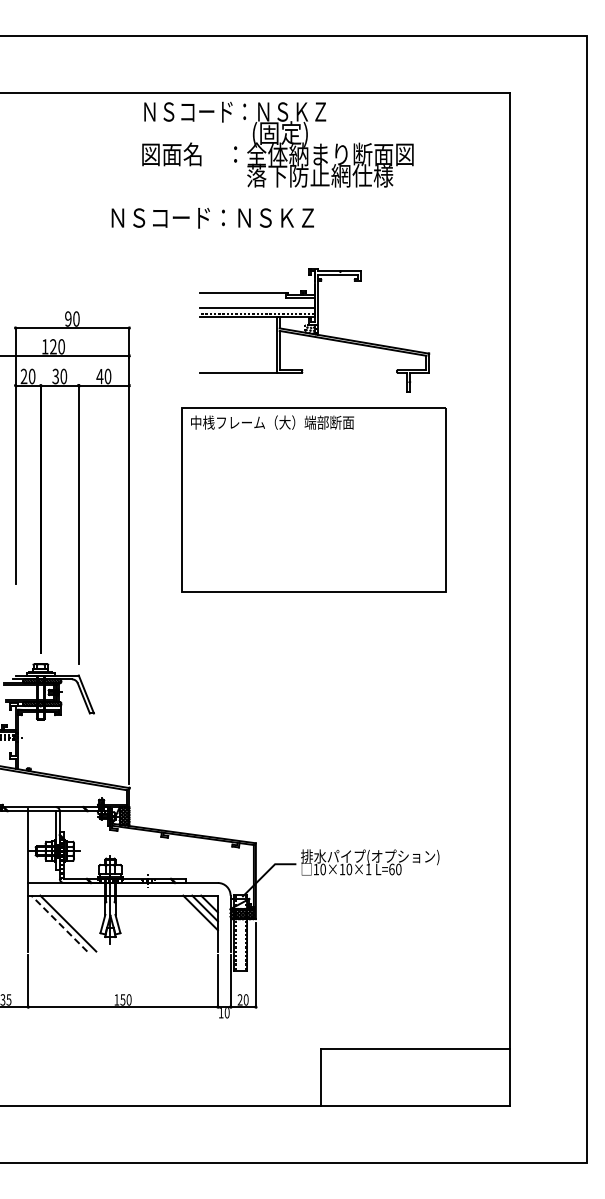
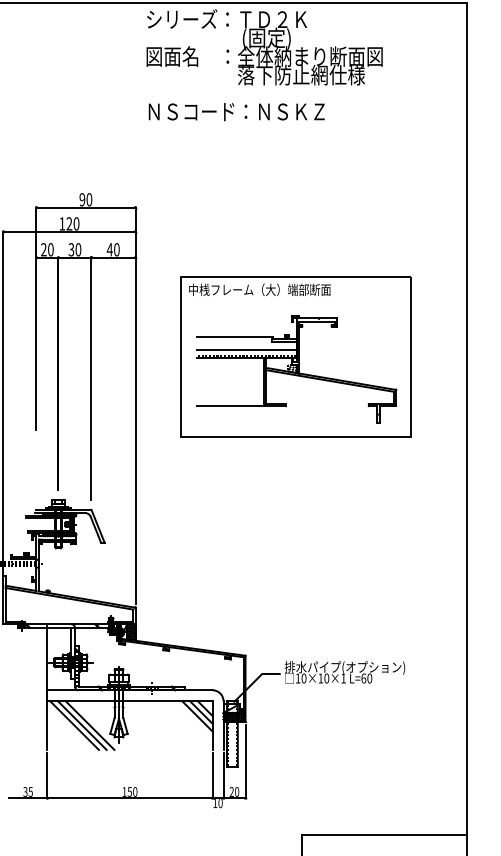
text: (234, 110) -> (226, 18), ＮＳコード：ＮＳＫＺ -> シリーズ：ＴＤ２Ｋ
text: (212, 218) -> (236, 112), moved
part: (314, 330) -> (296, 369), moved
line: (59, 923) -> (74, 725), dashed -> solid
line: (77, 923) -> (90, 725), added

